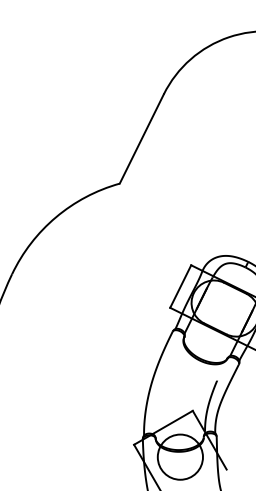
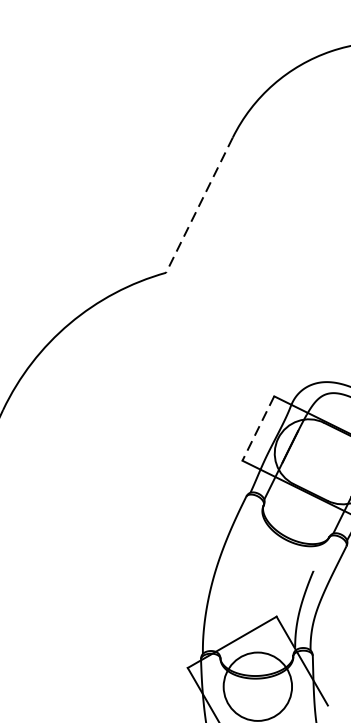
line: (141, 138) -> (199, 204), solid -> dashed
line: (180, 286) -> (258, 428), solid -> dashed

